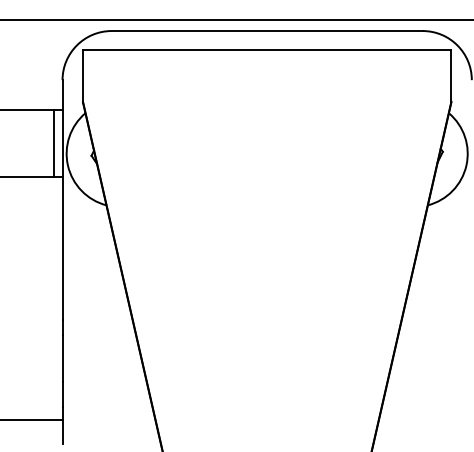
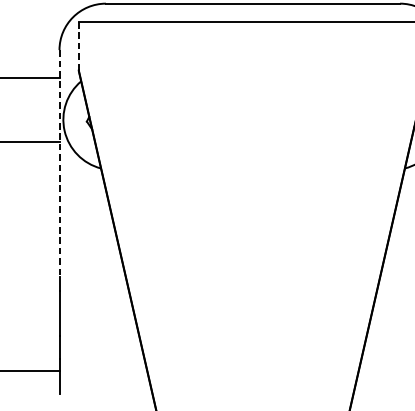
line: (83, 76) -> (79, 46), solid -> dashed
line: (54, 142) -> (51, 109), removed
line: (62, 200) -> (59, 163), solid -> dashed

